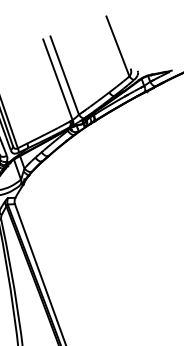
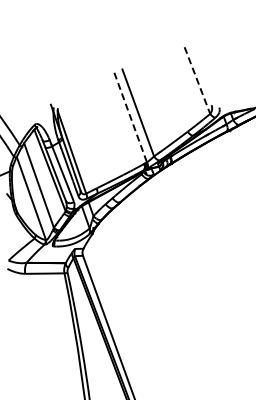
line: (118, 46) -> (197, 80), solid -> dashed
line: (57, 79) -> (130, 117), solid -> dashed

